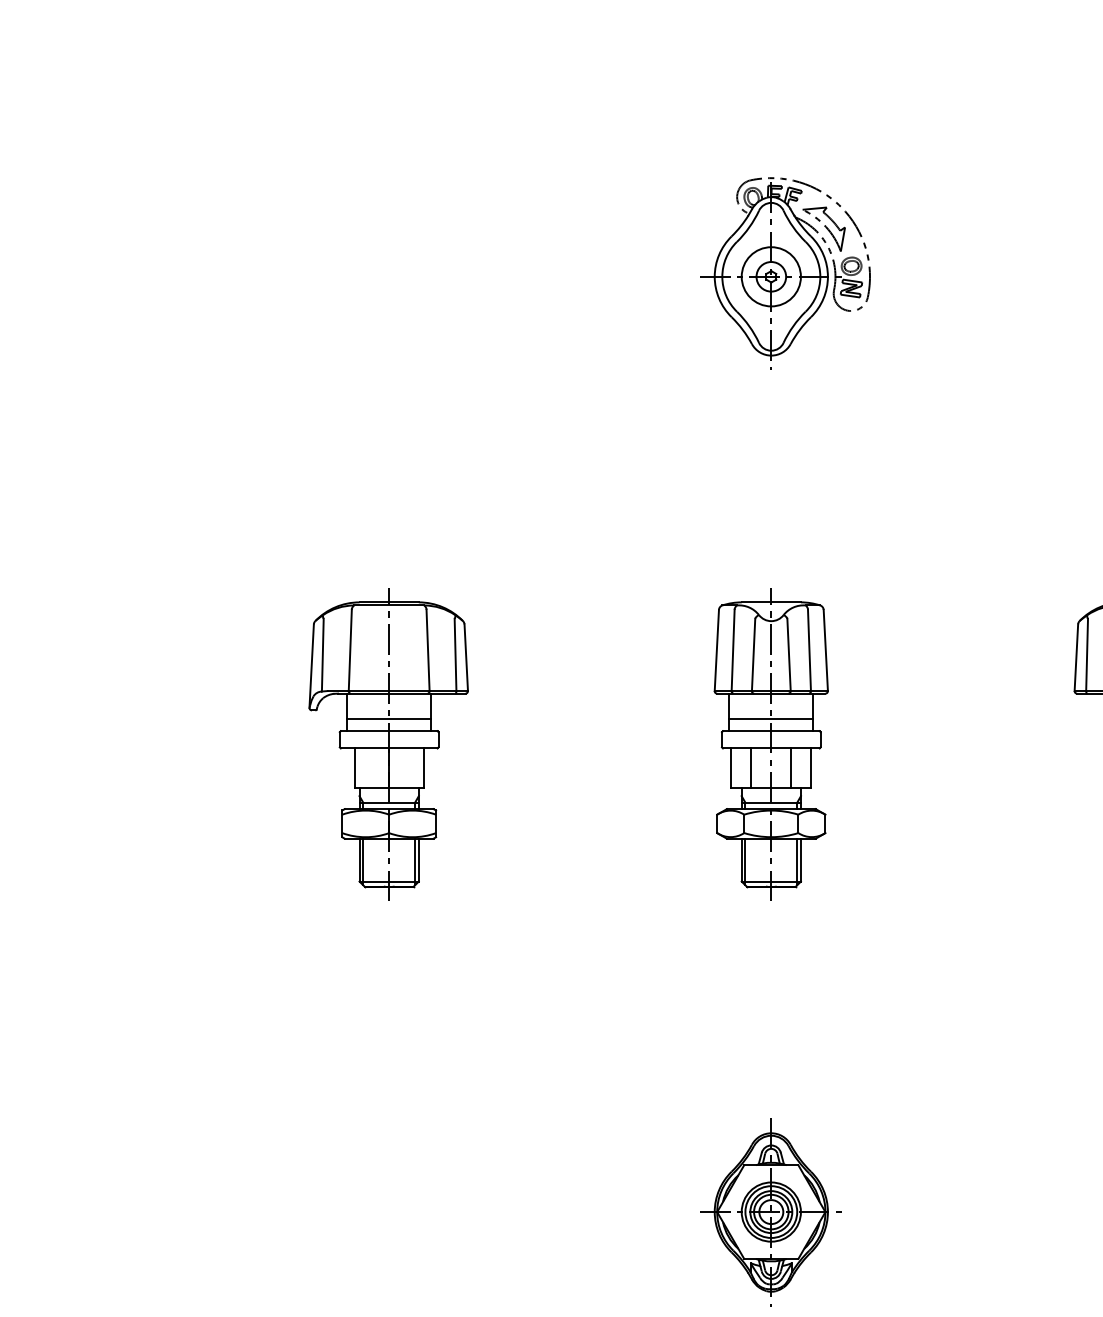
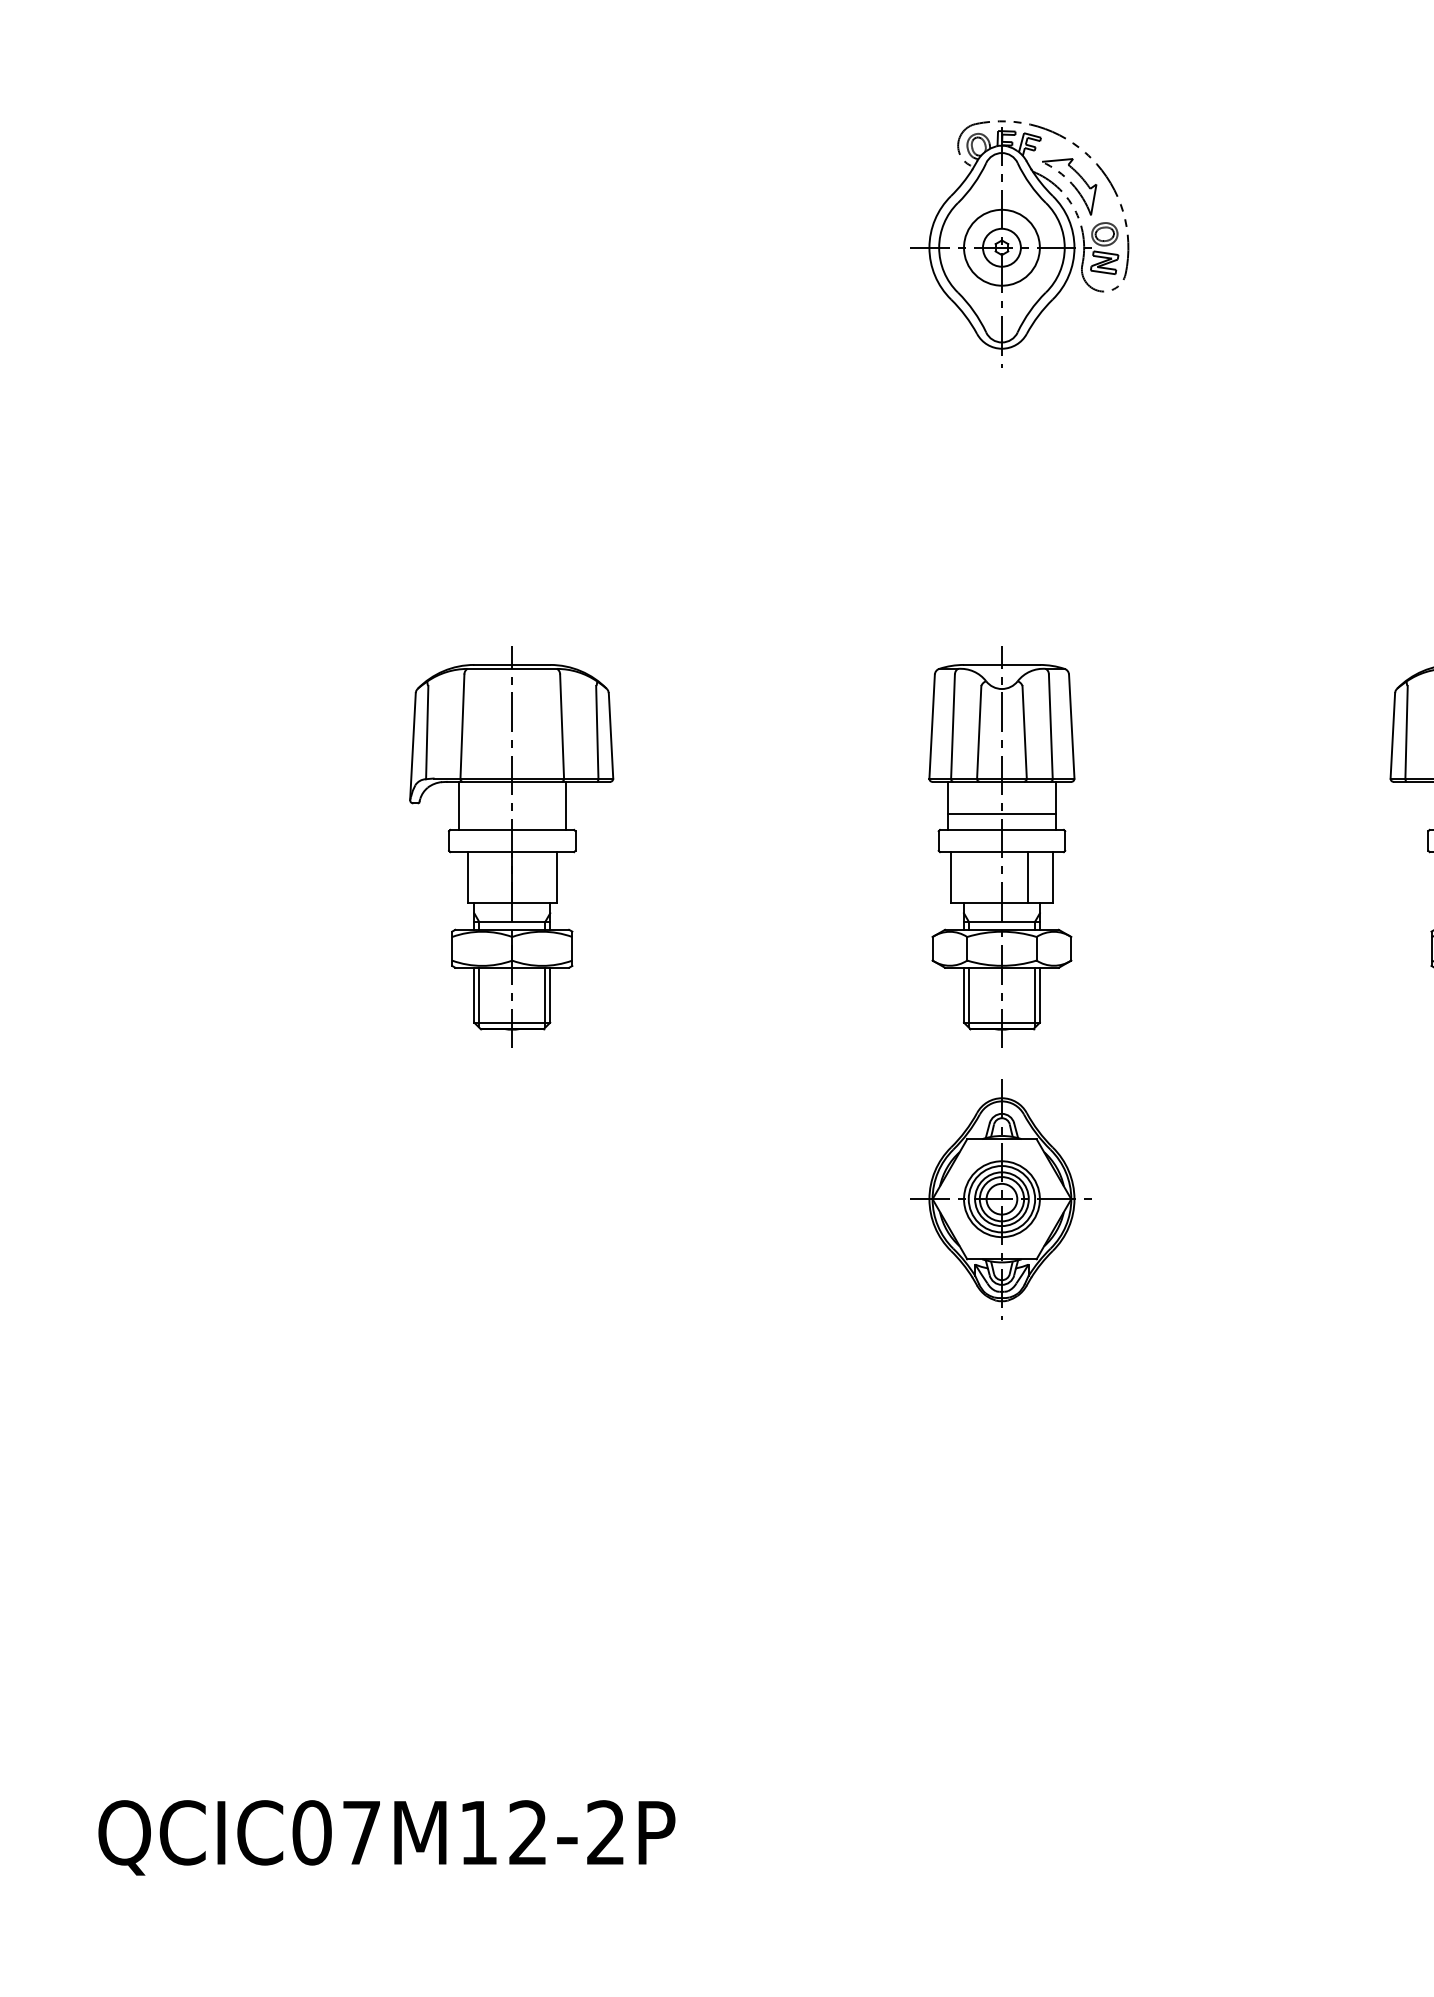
line: (389, 719) -> (512, 814), removed
line: (751, 768) -> (976, 877), removed
part: (770, 1212) -> (1000, 1199), moved

